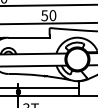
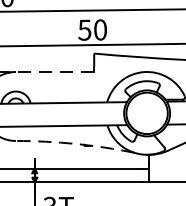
line: (29, 37) -> (55, 71), solid -> dashed
arc: (39, 75) -> (74, 143), solid -> dashed

